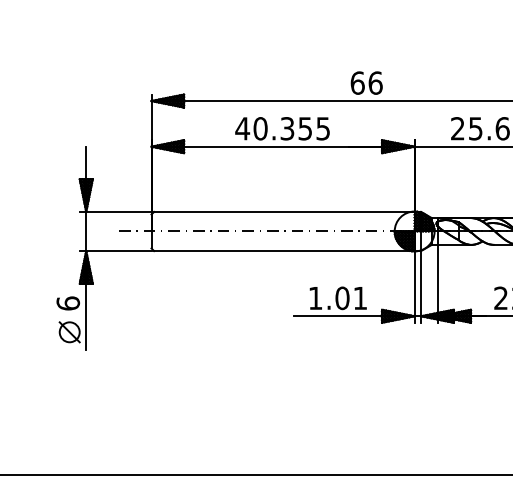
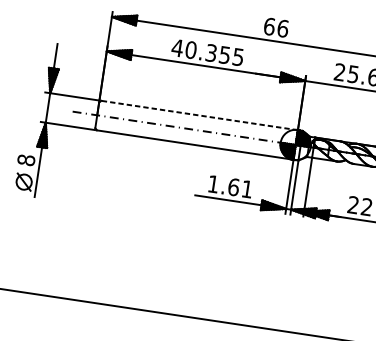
line: (283, 211) -> (199, 115), solid -> dashed
text: (342, 297) -> (233, 186), 1.01 -> 1.61
text: (67, 303) -> (25, 160), 6 -> 8

